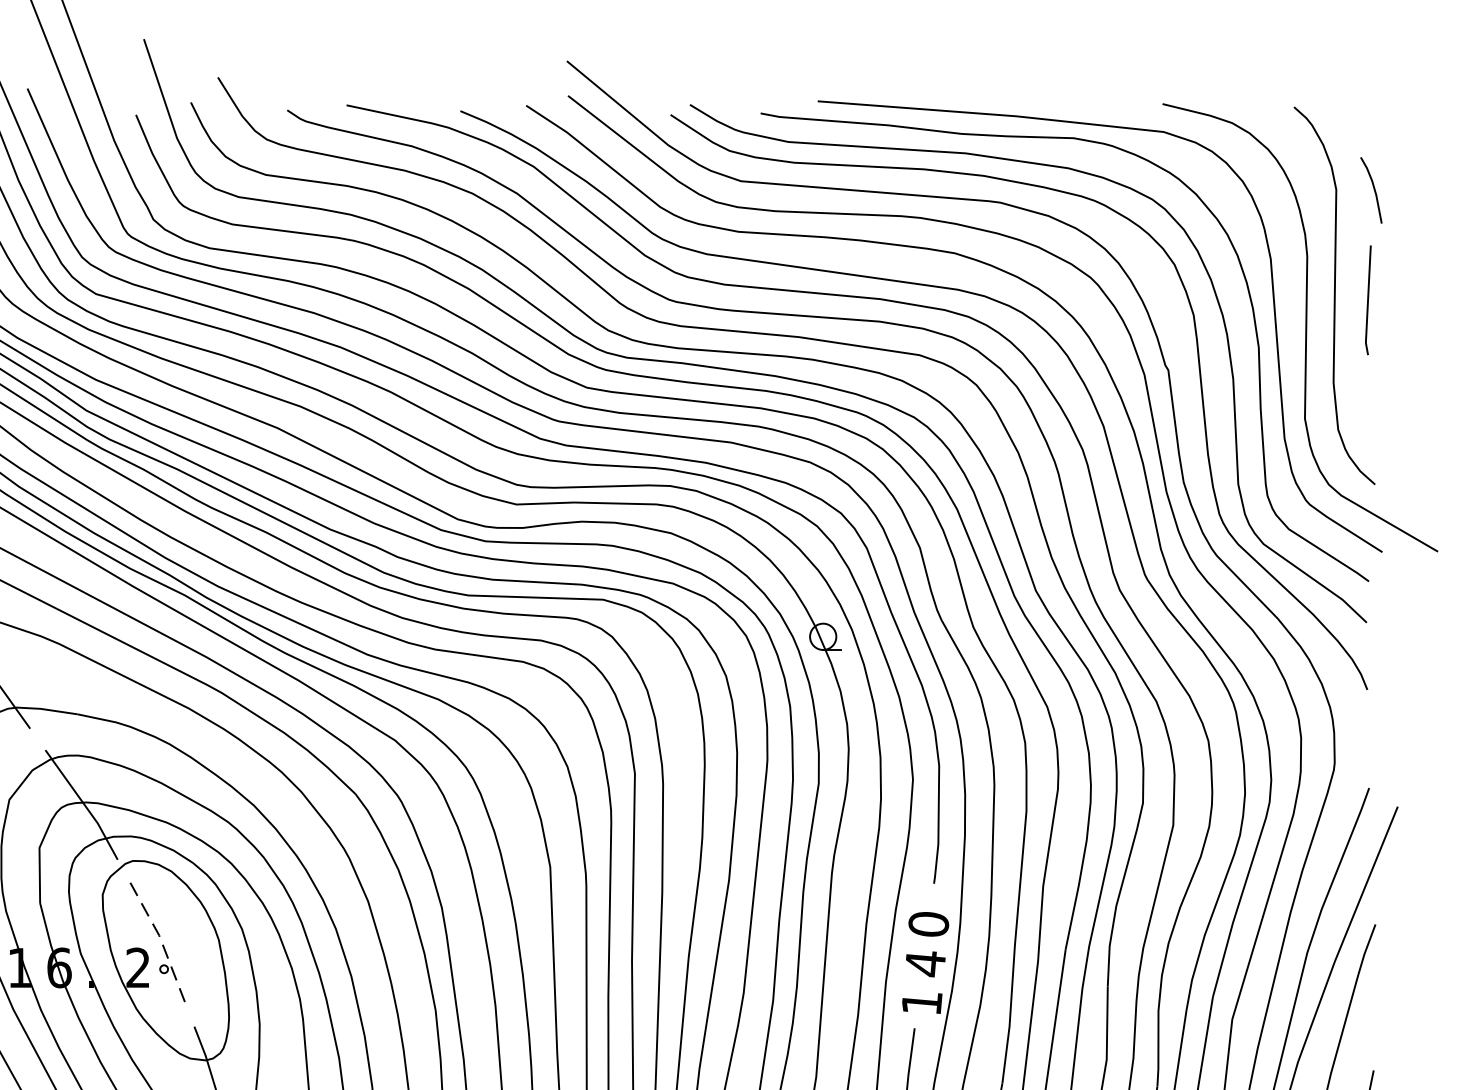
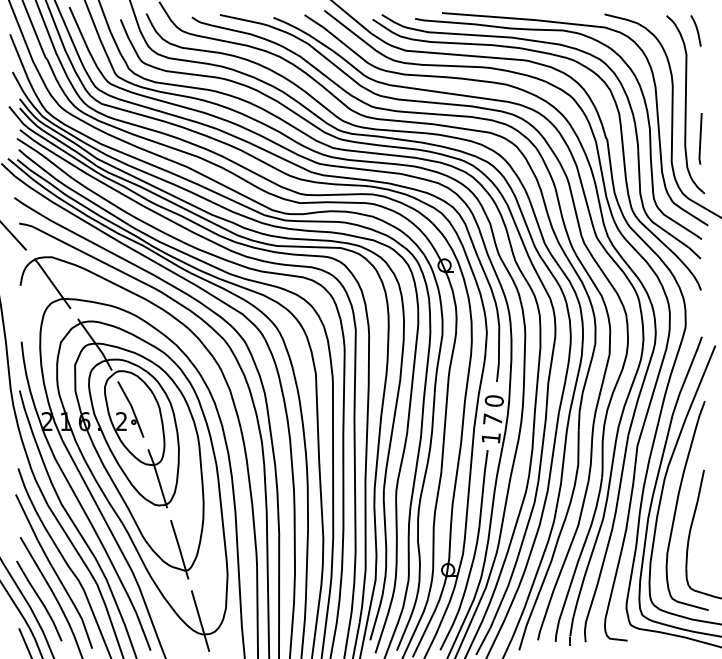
line: (1372, 189) -> (696, 30), moved
line: (1368, 299) -> (700, 138), moved
line: (161, 940) -> (132, 408), dashed -> solid
text: (924, 963) -> (492, 419), 4 -> 7

